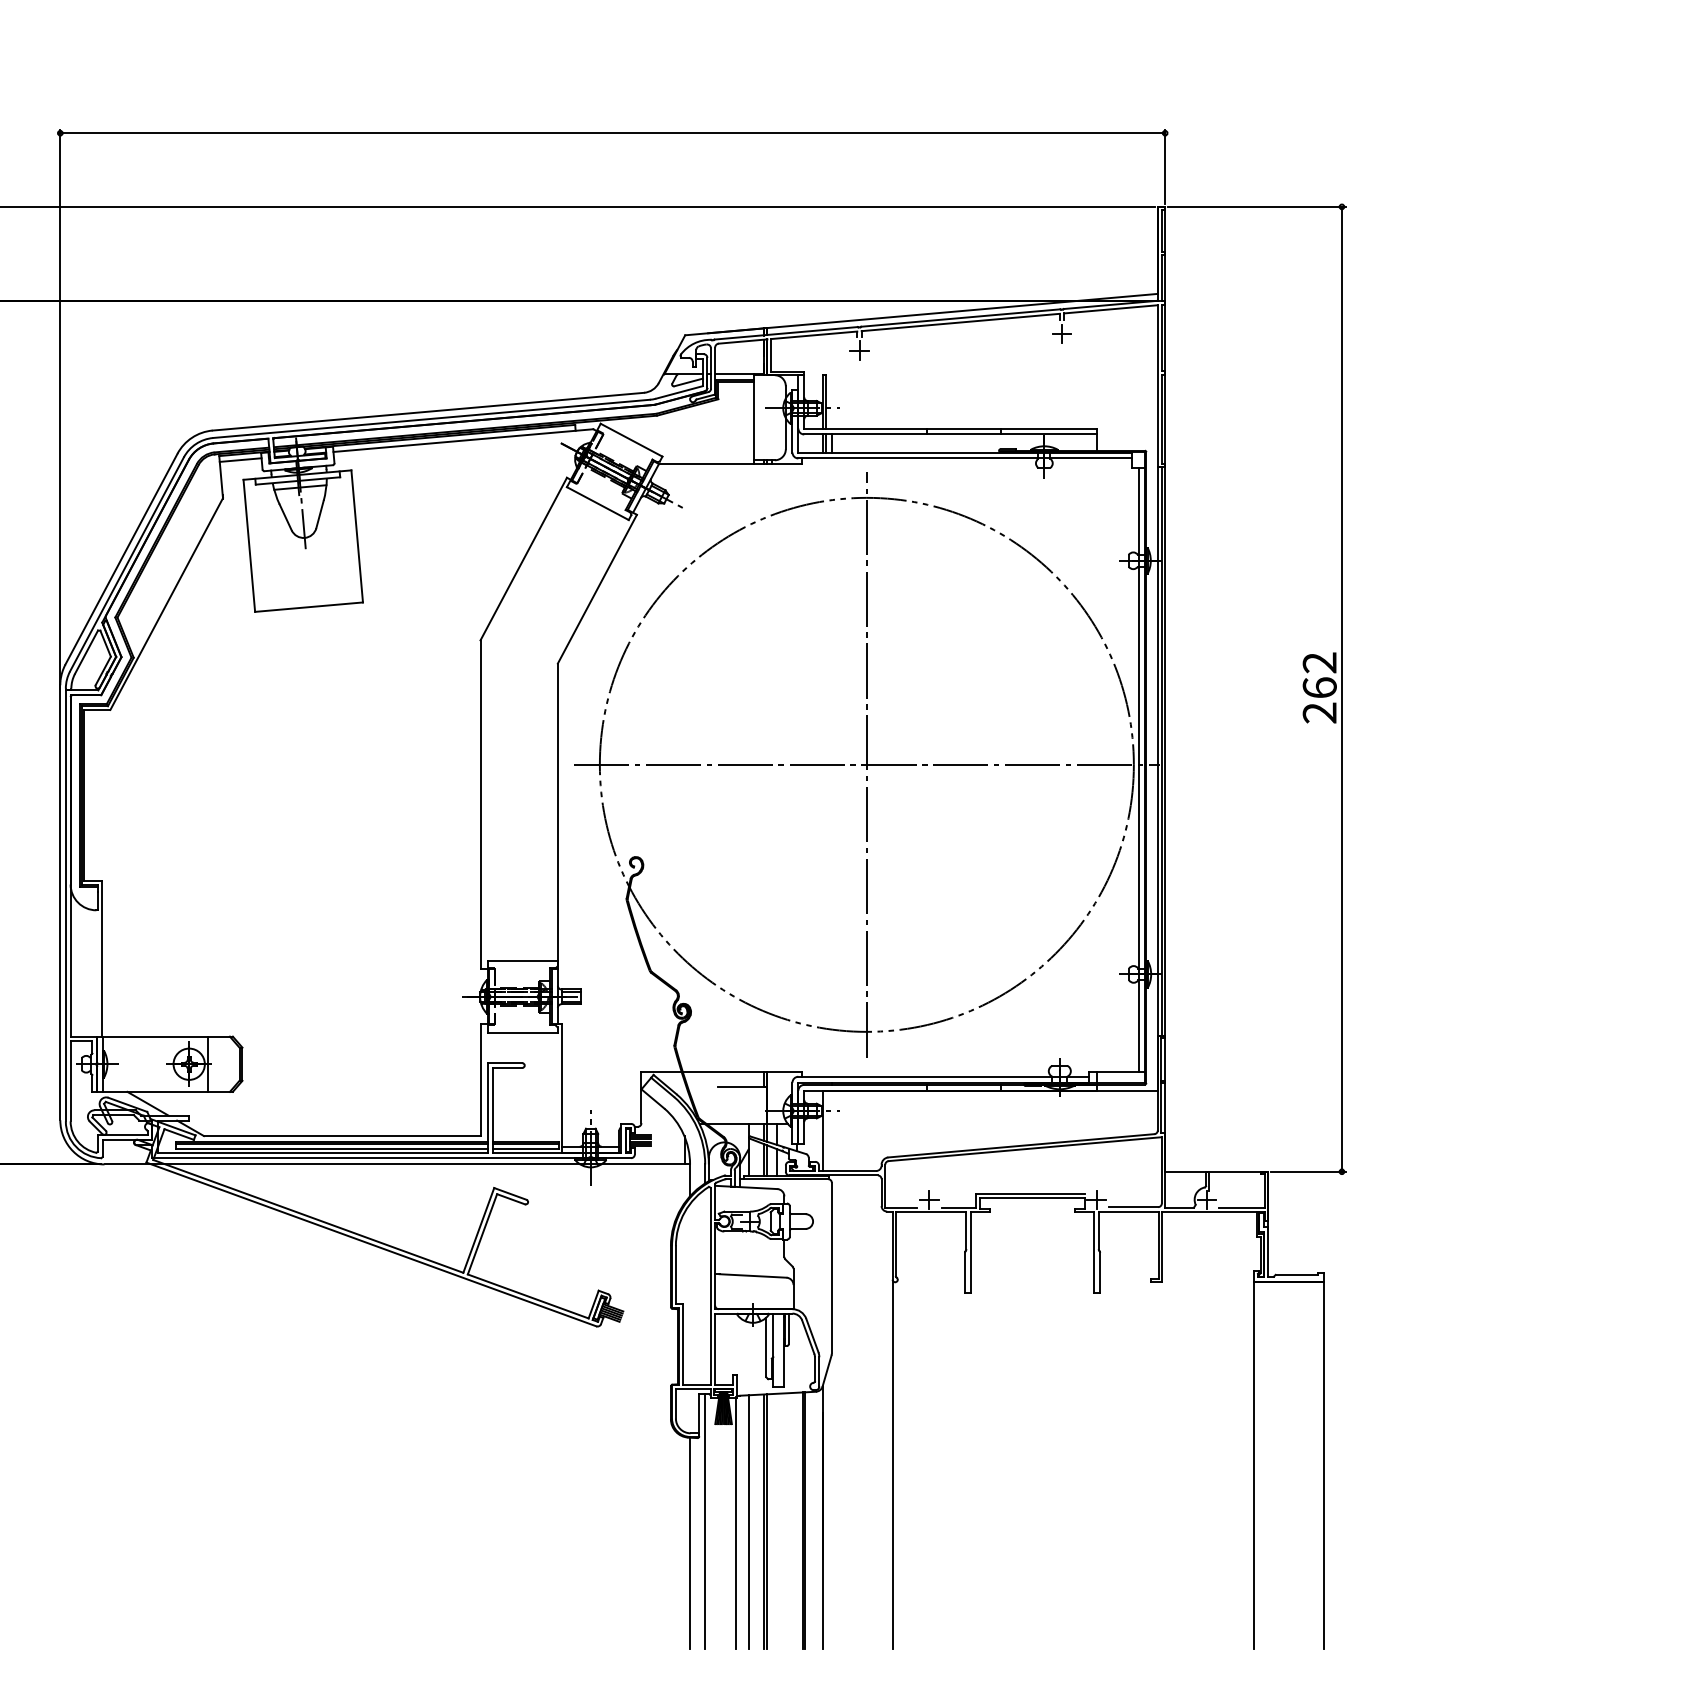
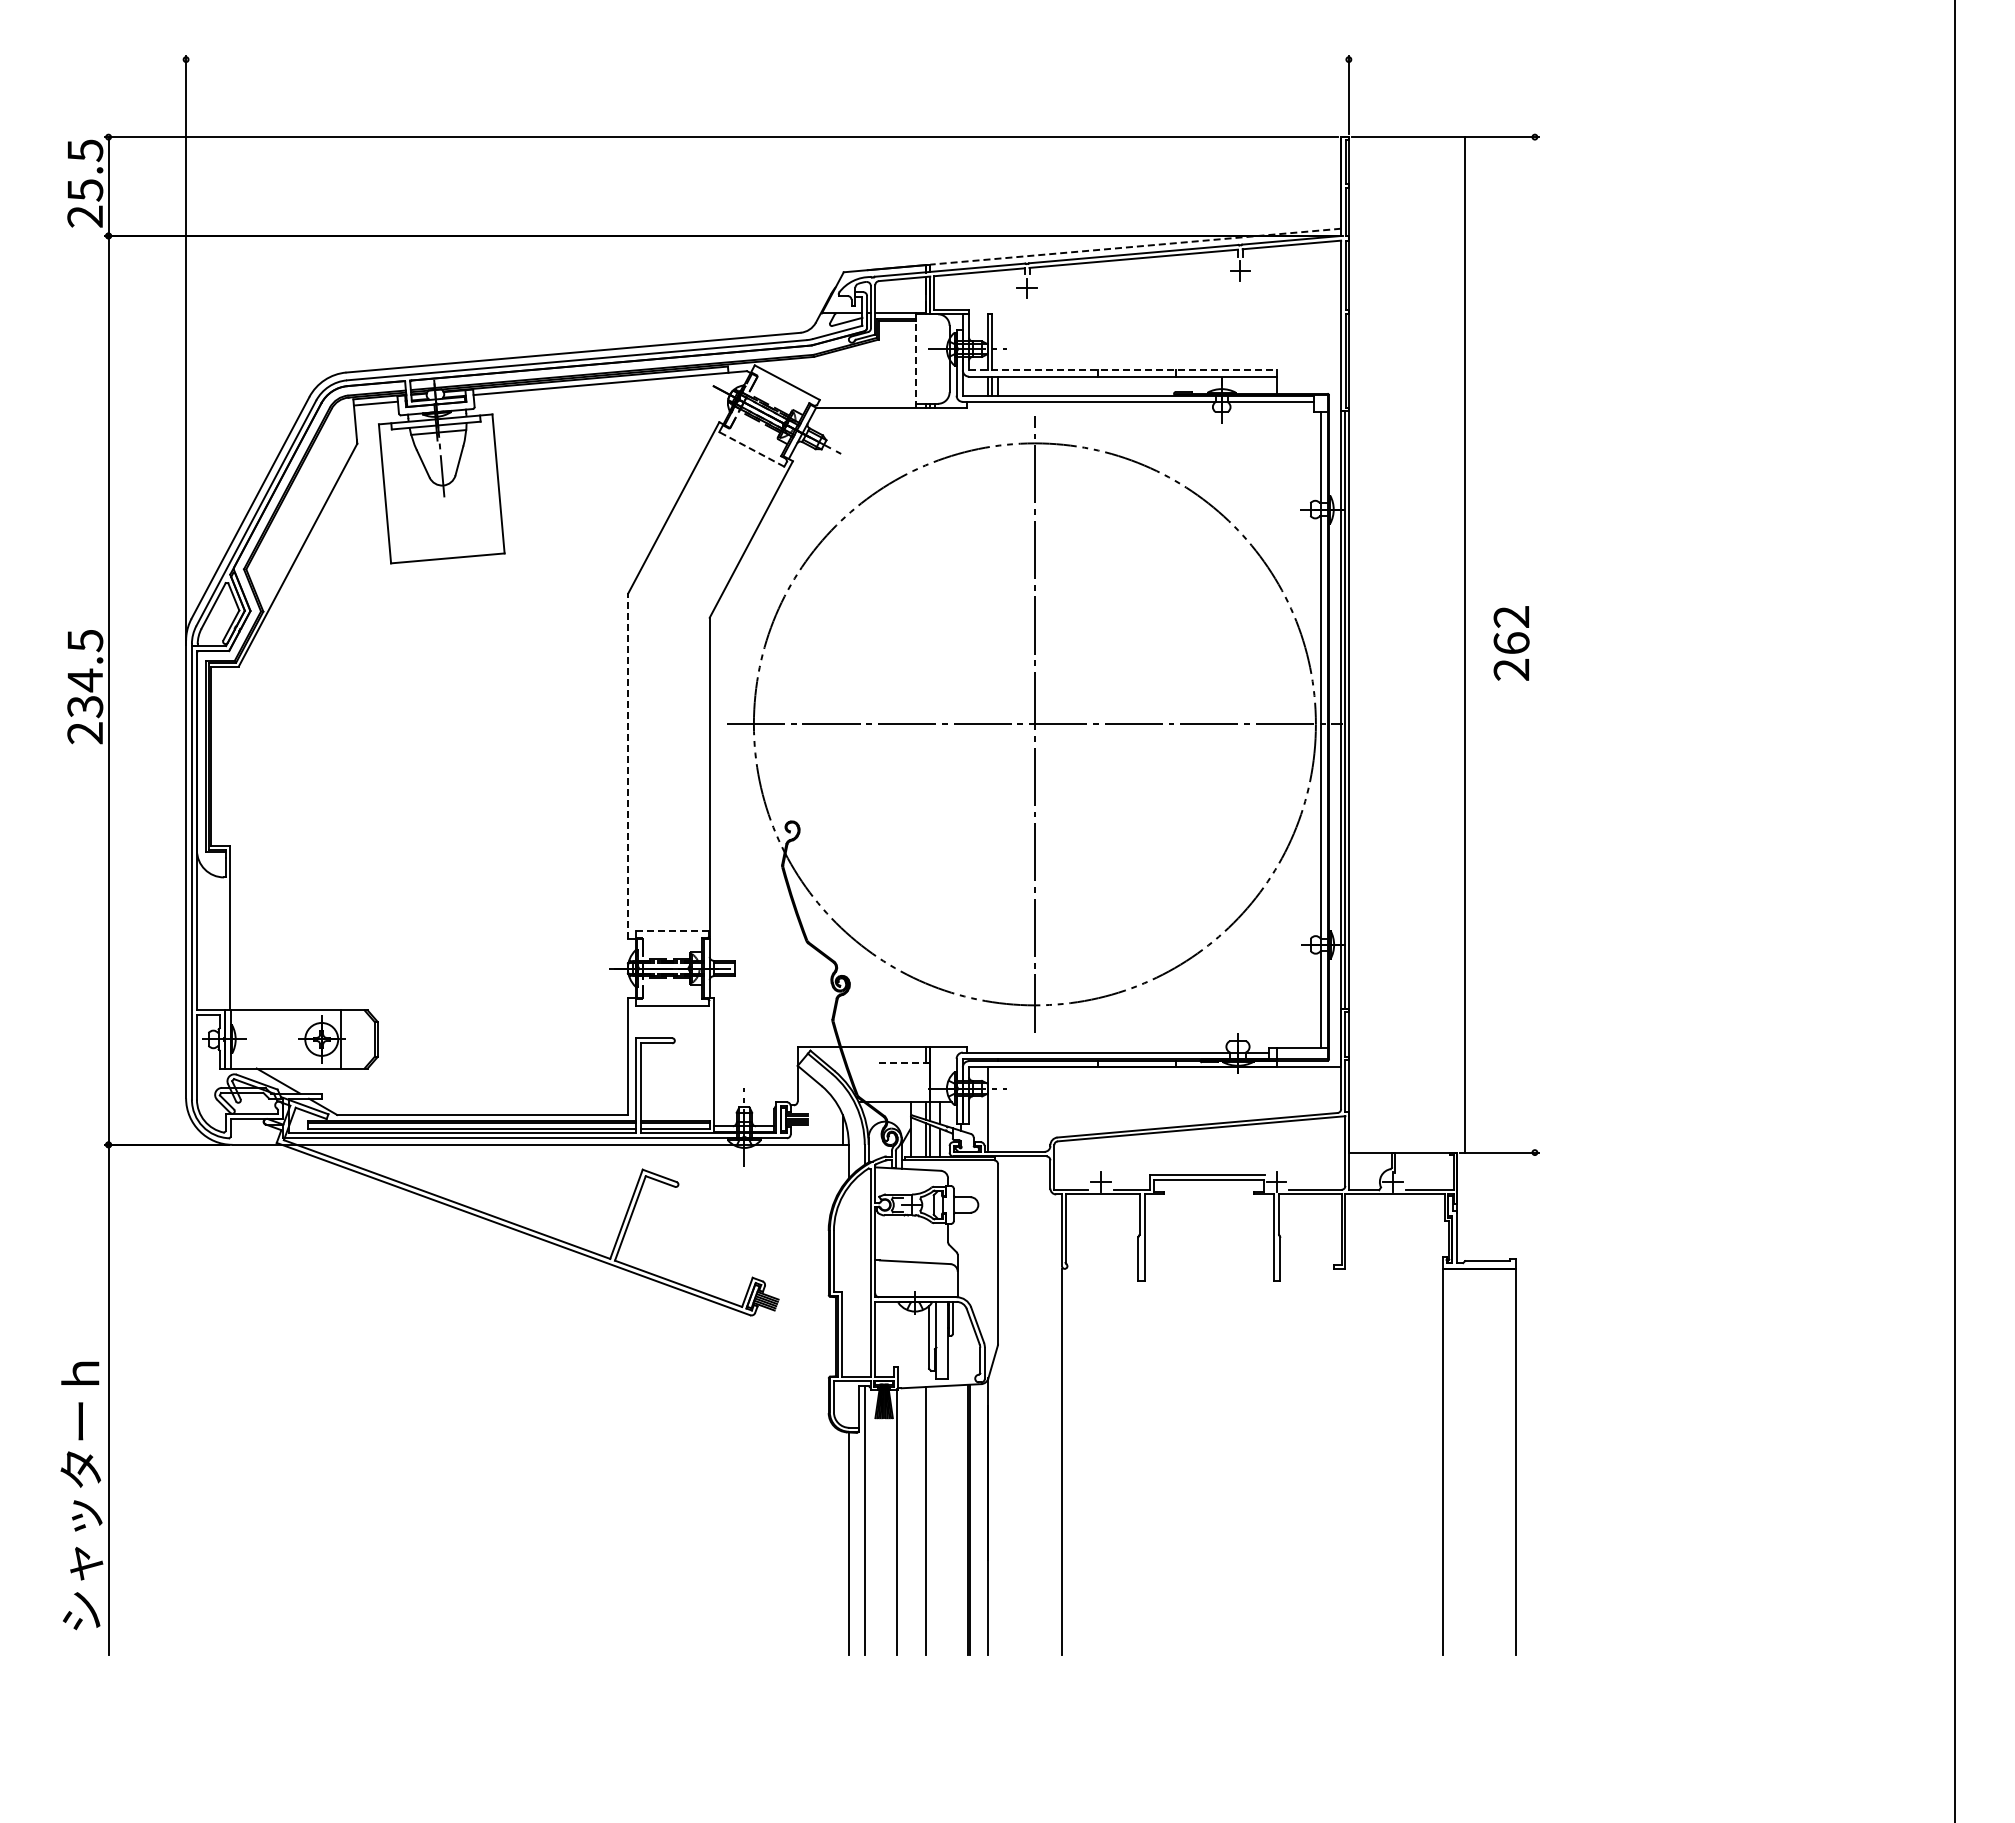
line: (612, 133) -> (767, 59), removed
line: (962, 310) -> (1135, 246), solid -> dashed
line: (754, 421) -> (916, 363), solid -> dashed
line: (950, 428) -> (1122, 370), solid -> dashed
line: (597, 503) -> (751, 449), solid -> dashed
line: (1341, 688) -> (1464, 644), moved
line: (480, 803) -> (628, 765), solid -> dashed
line: (522, 960) -> (672, 930), solid -> dashed
line: (742, 1087) -> (904, 1063), solid -> dashed
line: (748, 1521) -> (910, 1520), removed
line: (767, 1521) -> (930, 1520), removed

